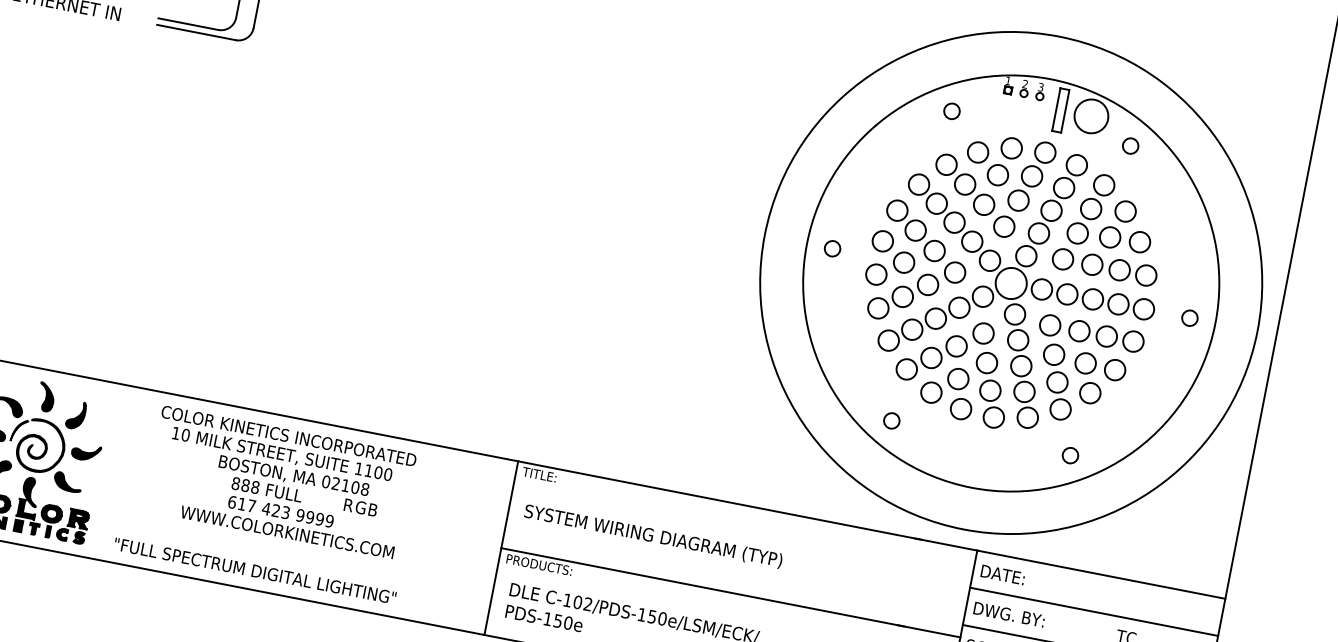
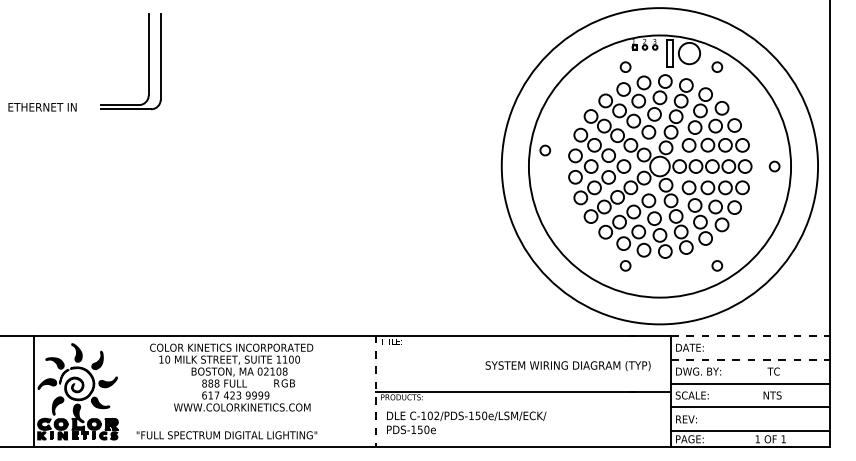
circle: (951, 110) -> (625, 66), moved
circle: (832, 248) -> (545, 150), moved
circle: (891, 420) -> (625, 265), moved
text: (652, 537) -> (567, 366), moved
line: (501, 548) -> (376, 391), solid -> dashed
line: (1101, 574) -> (750, 335), solid -> dashed
line: (1093, 611) -> (750, 359), solid -> dashed

